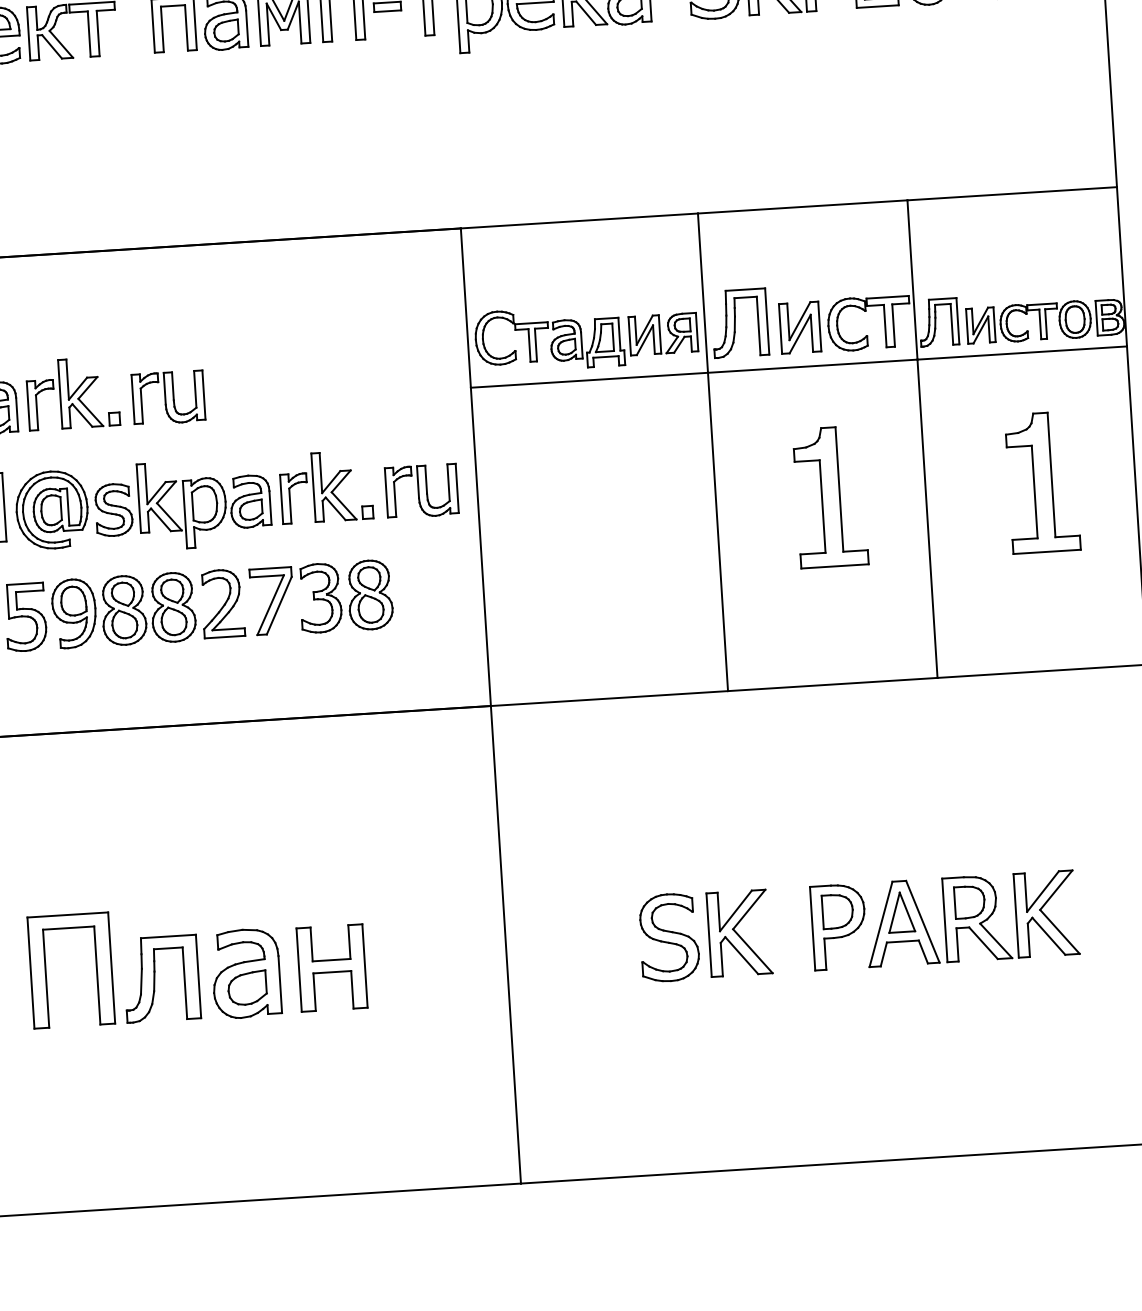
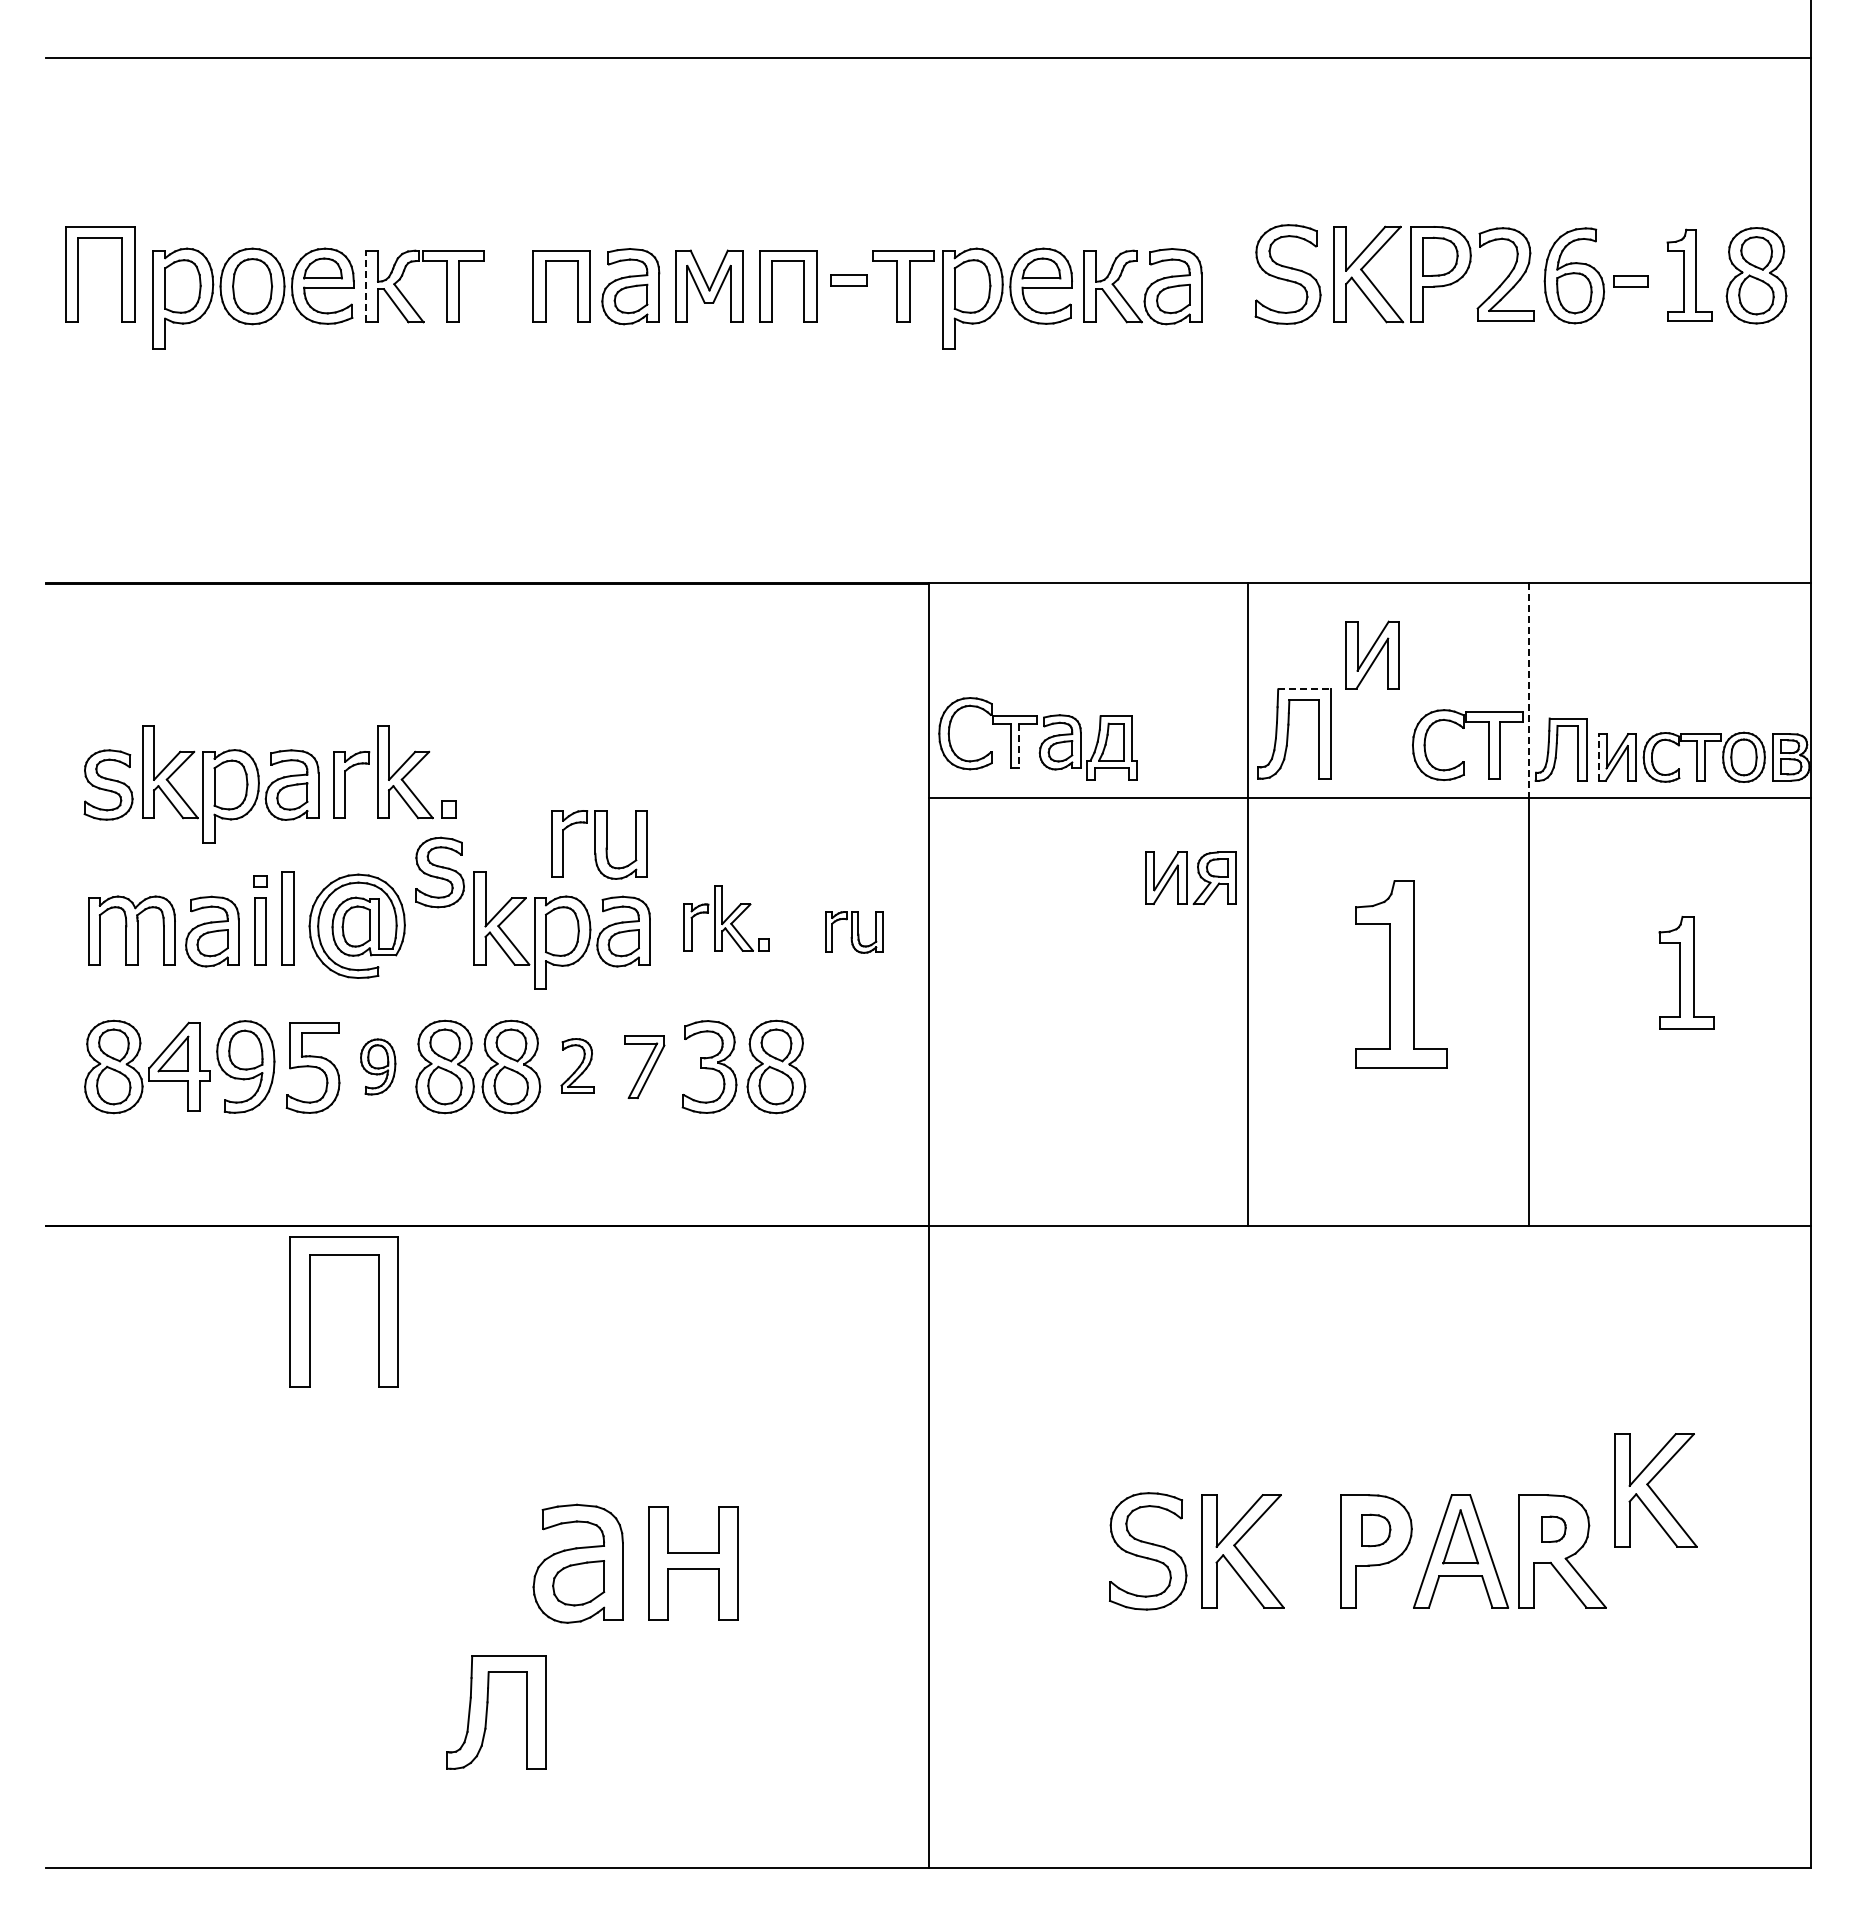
line: (28, 33) -> (365, 286), solid -> dashed
line: (912, 280) -> (1529, 691), solid -> dashed
line: (745, 289) -> (1304, 689), solid -> dashed
line: (966, 325) -> (1598, 756), solid -> dashed
part: (799, 327) -> (1372, 654), moved
part: (662, 333) -> (1190, 877), moved
line: (536, 345) -> (1019, 746), solid -> dashed
part: (168, 397) -> (599, 844), moved
part: (1042, 482) -> (1686, 972), size x0.6
part: (326, 486) -> (726, 918), size x0.7
part: (422, 491) -> (854, 932), size x0.6
part: (113, 510) -> (439, 872), moved
part: (272, 601) -> (644, 1067), size x0.7
part: (222, 603) -> (577, 1065), size x0.6
part: (73, 613) -> (377, 1066), size x0.6
part: (969, 902) -> (1553, 1529), size x0.6
part: (838, 911) -> (1376, 1530), size x0.7
part: (1046, 914) -> (1655, 1490), moved
part: (46, 971) -> (310, 1311), moved
part: (154, 979) -> (487, 1712), moved

